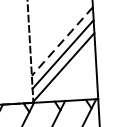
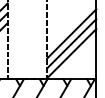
line: (62, 40) -> (71, 33), dashed -> solid

